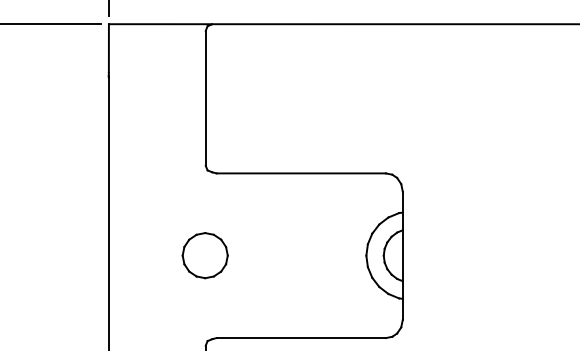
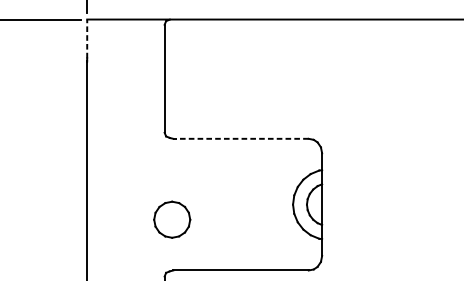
line: (108, 48) -> (86, 38), solid -> dashed
line: (301, 173) -> (241, 138), solid -> dashed
part: (204, 255) -> (171, 219), moved

